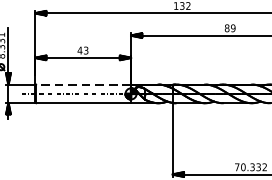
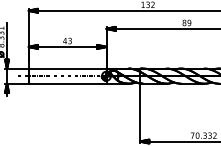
line: (82, 84) -> (67, 68), dashed -> solid

